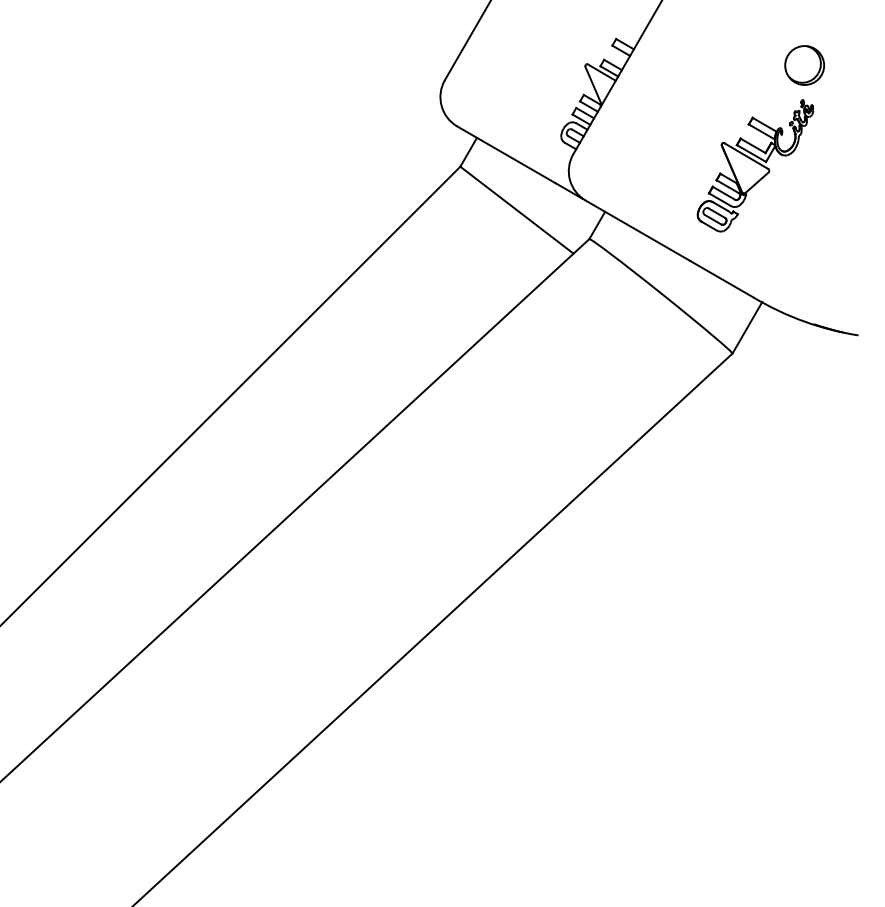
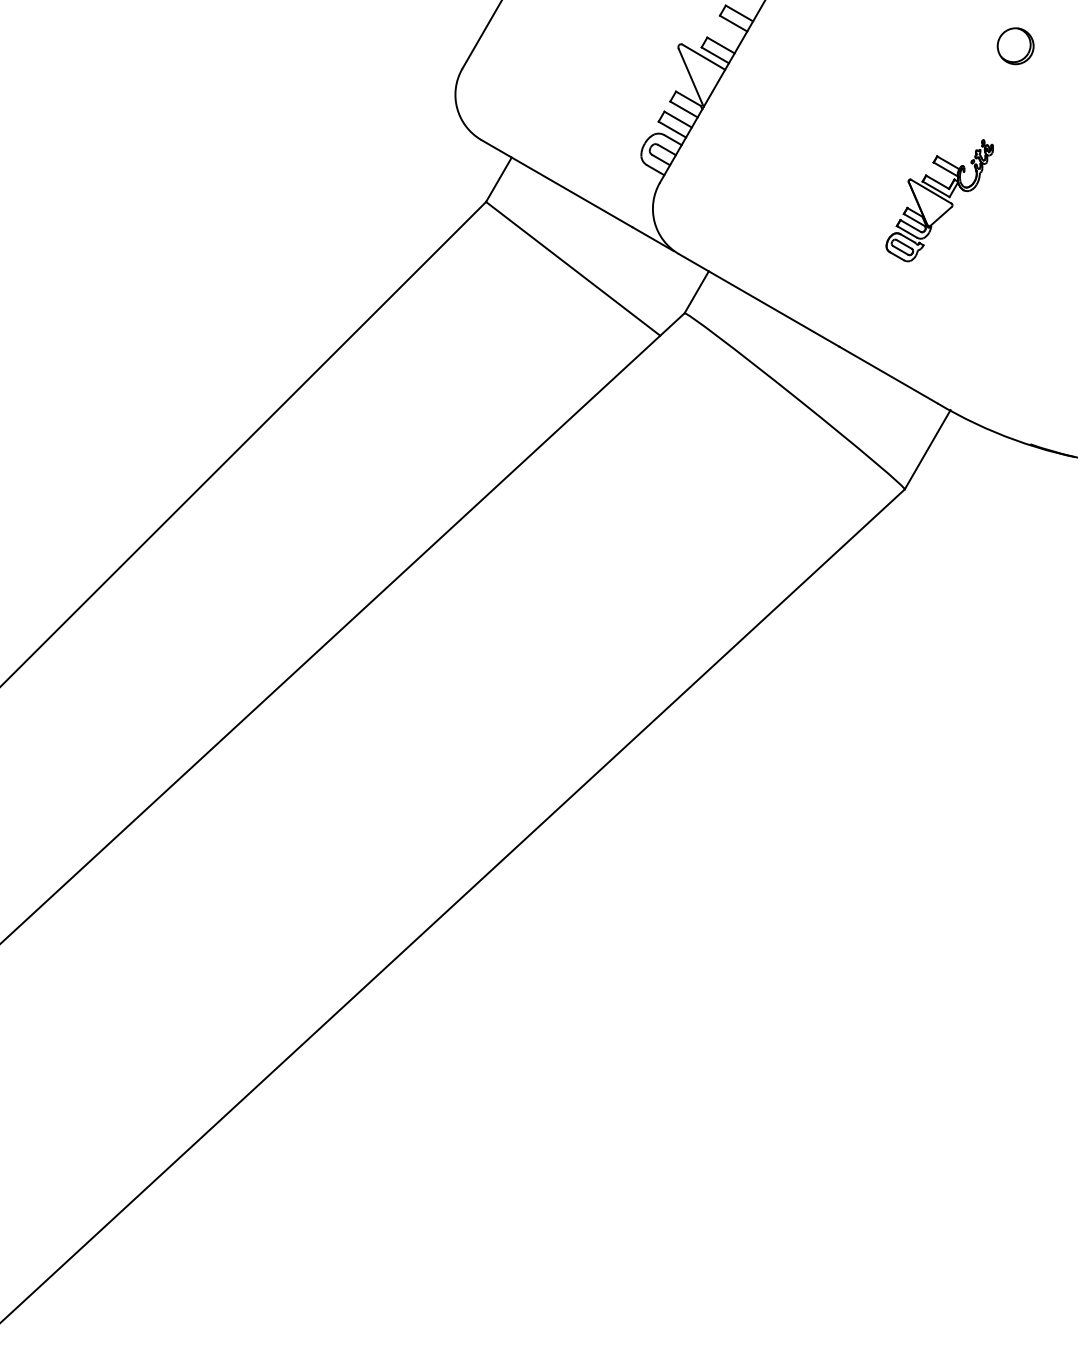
part: (804, 65) -> (1015, 46), size x0.6
part: (754, 165) -> (938, 200), size x0.6

